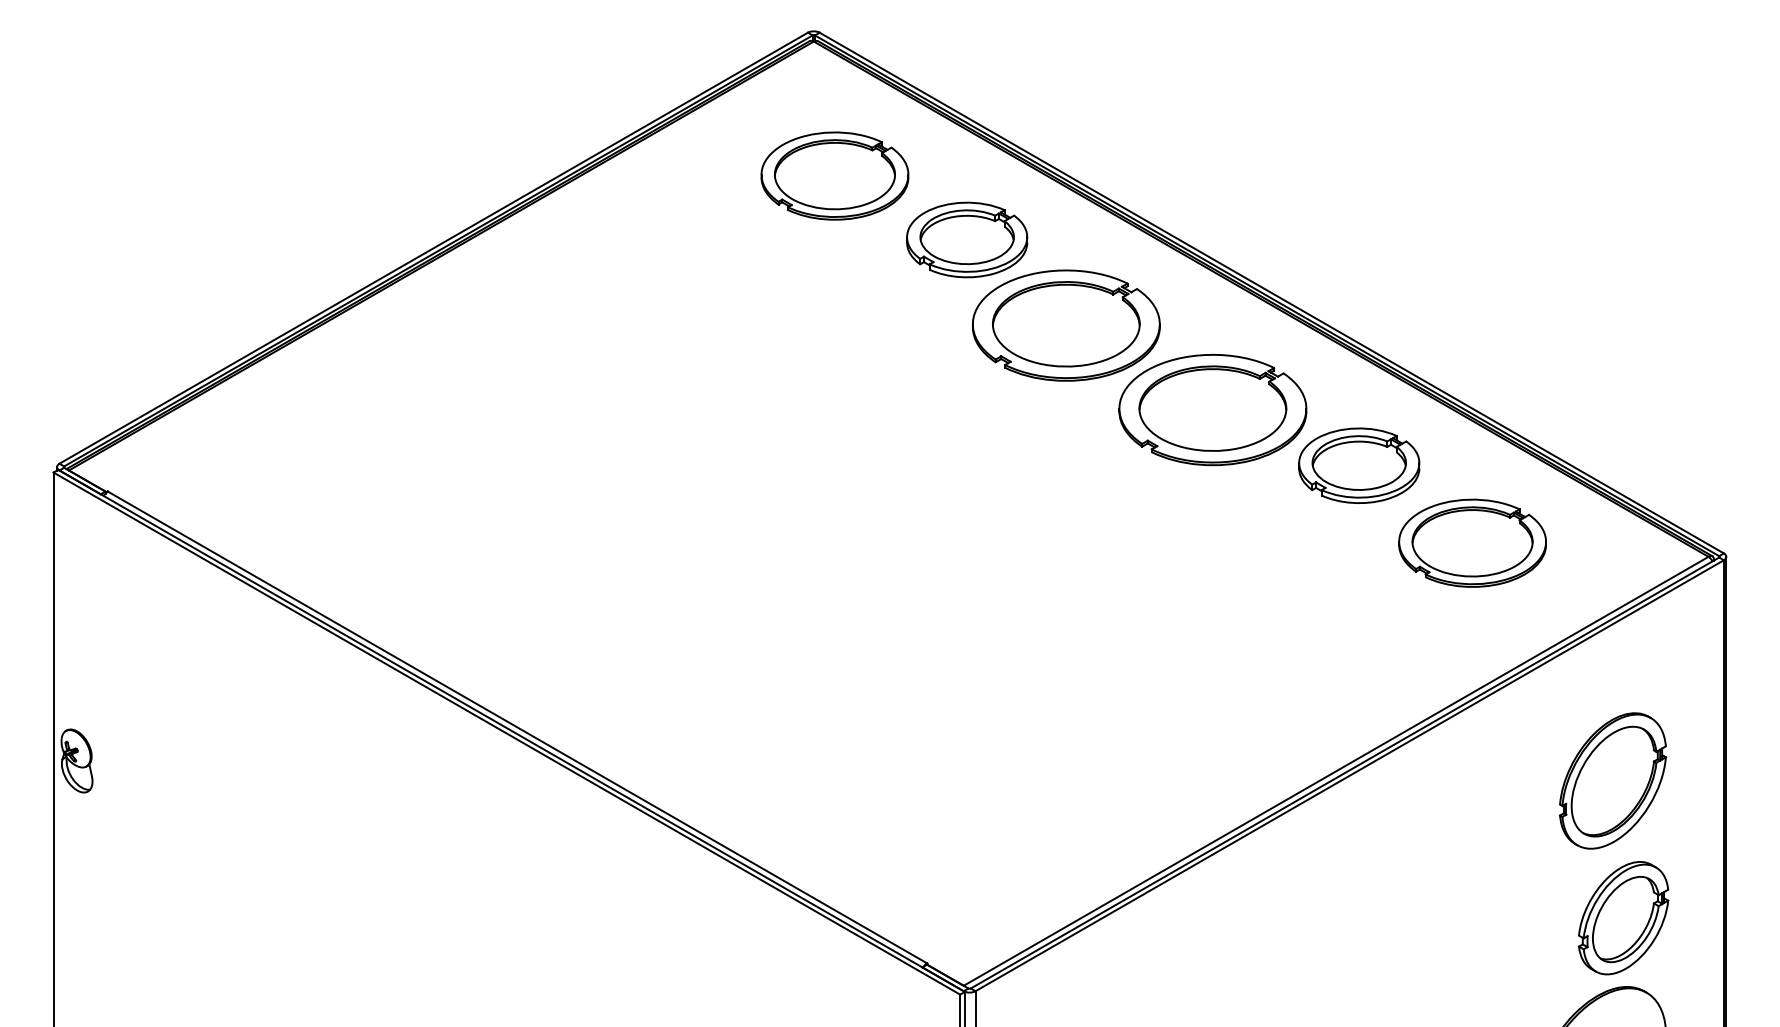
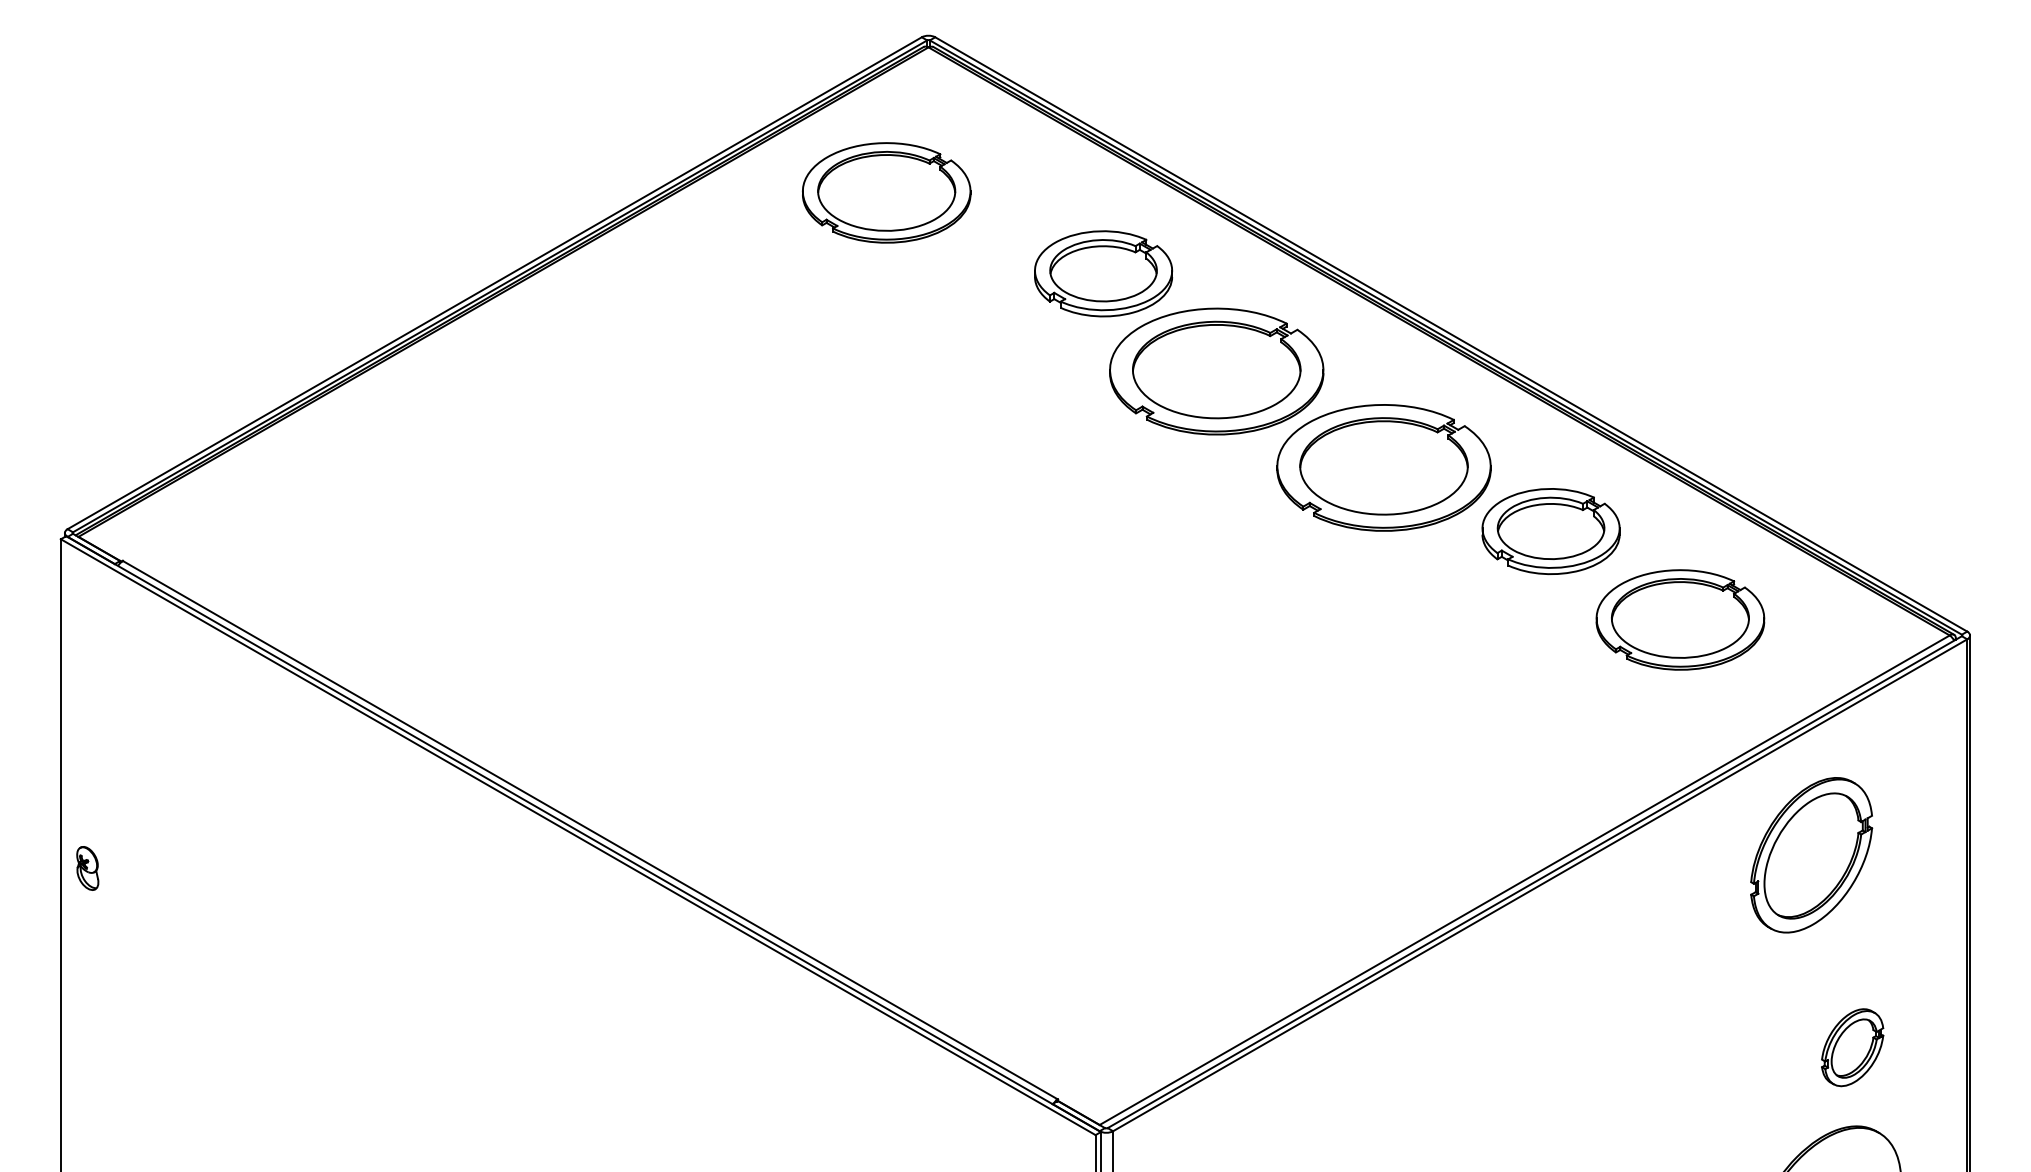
part: (834, 175) -> (886, 192), moved
part: (76, 761) -> (87, 868), size x0.6
part: (1612, 781) -> (1811, 855), moved
part: (1623, 917) -> (1852, 1047), size x0.6

